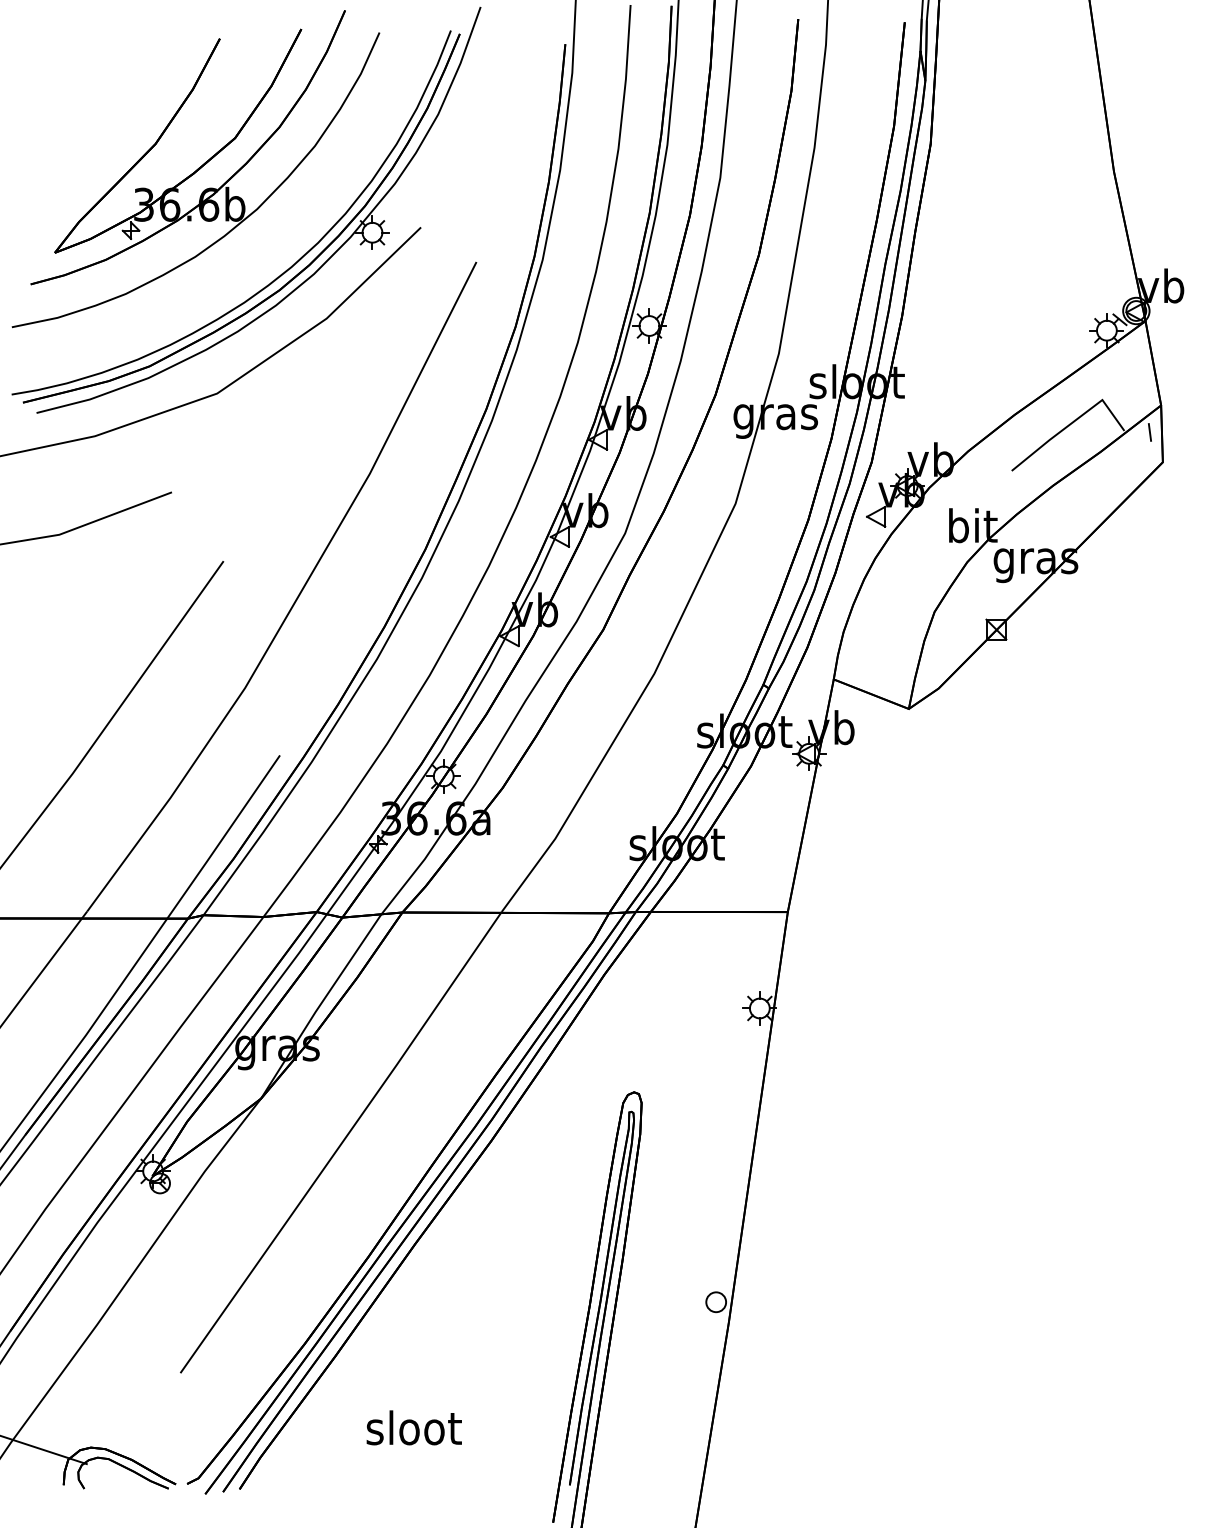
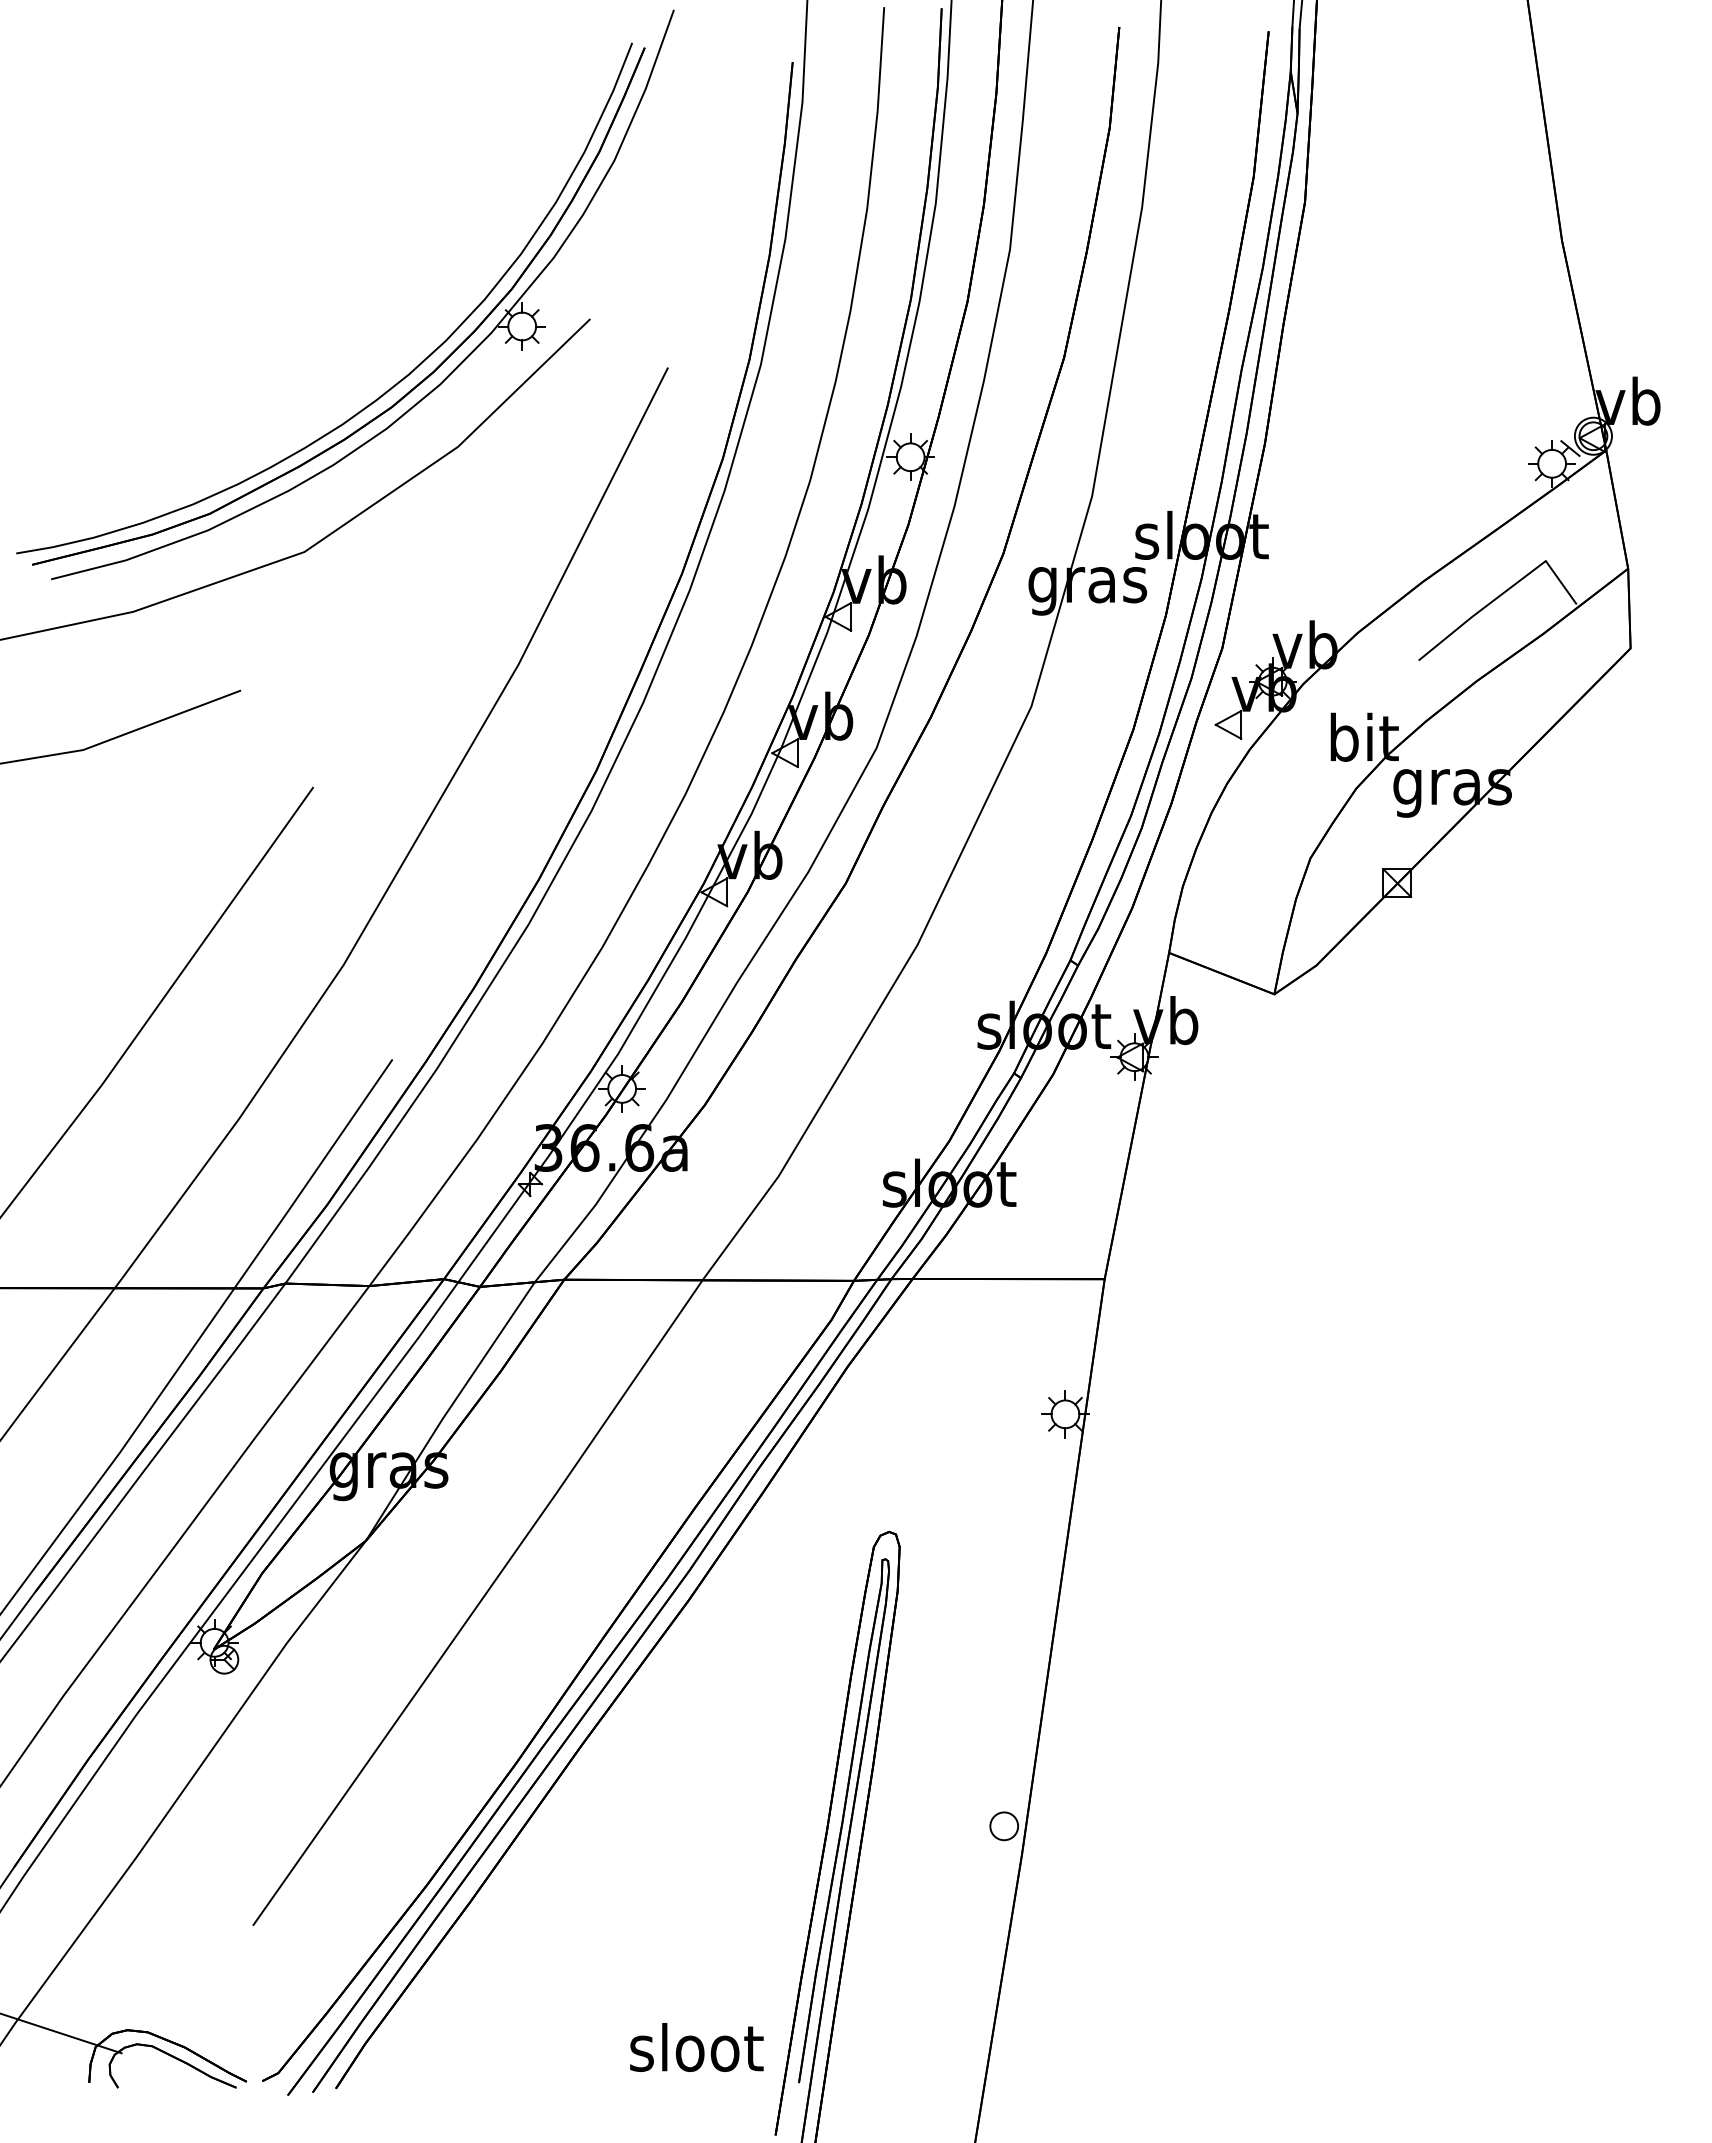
part: (195, 168) -> (274, 236), removed
line: (1149, 432) -> (1612, 606), removed
text: (414, 1427) -> (696, 2047), moved

